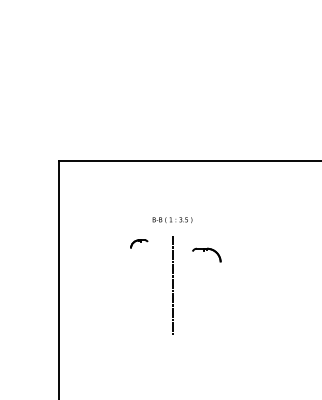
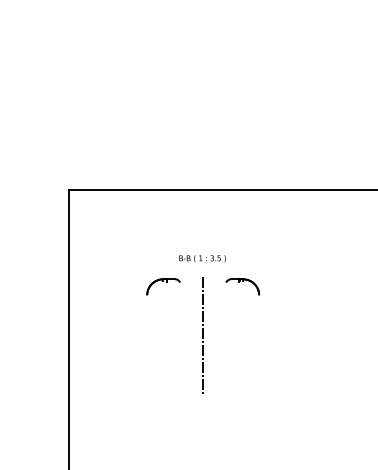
part: (139, 243) -> (163, 286), size x1.67
part: (206, 254) -> (242, 286), moved

